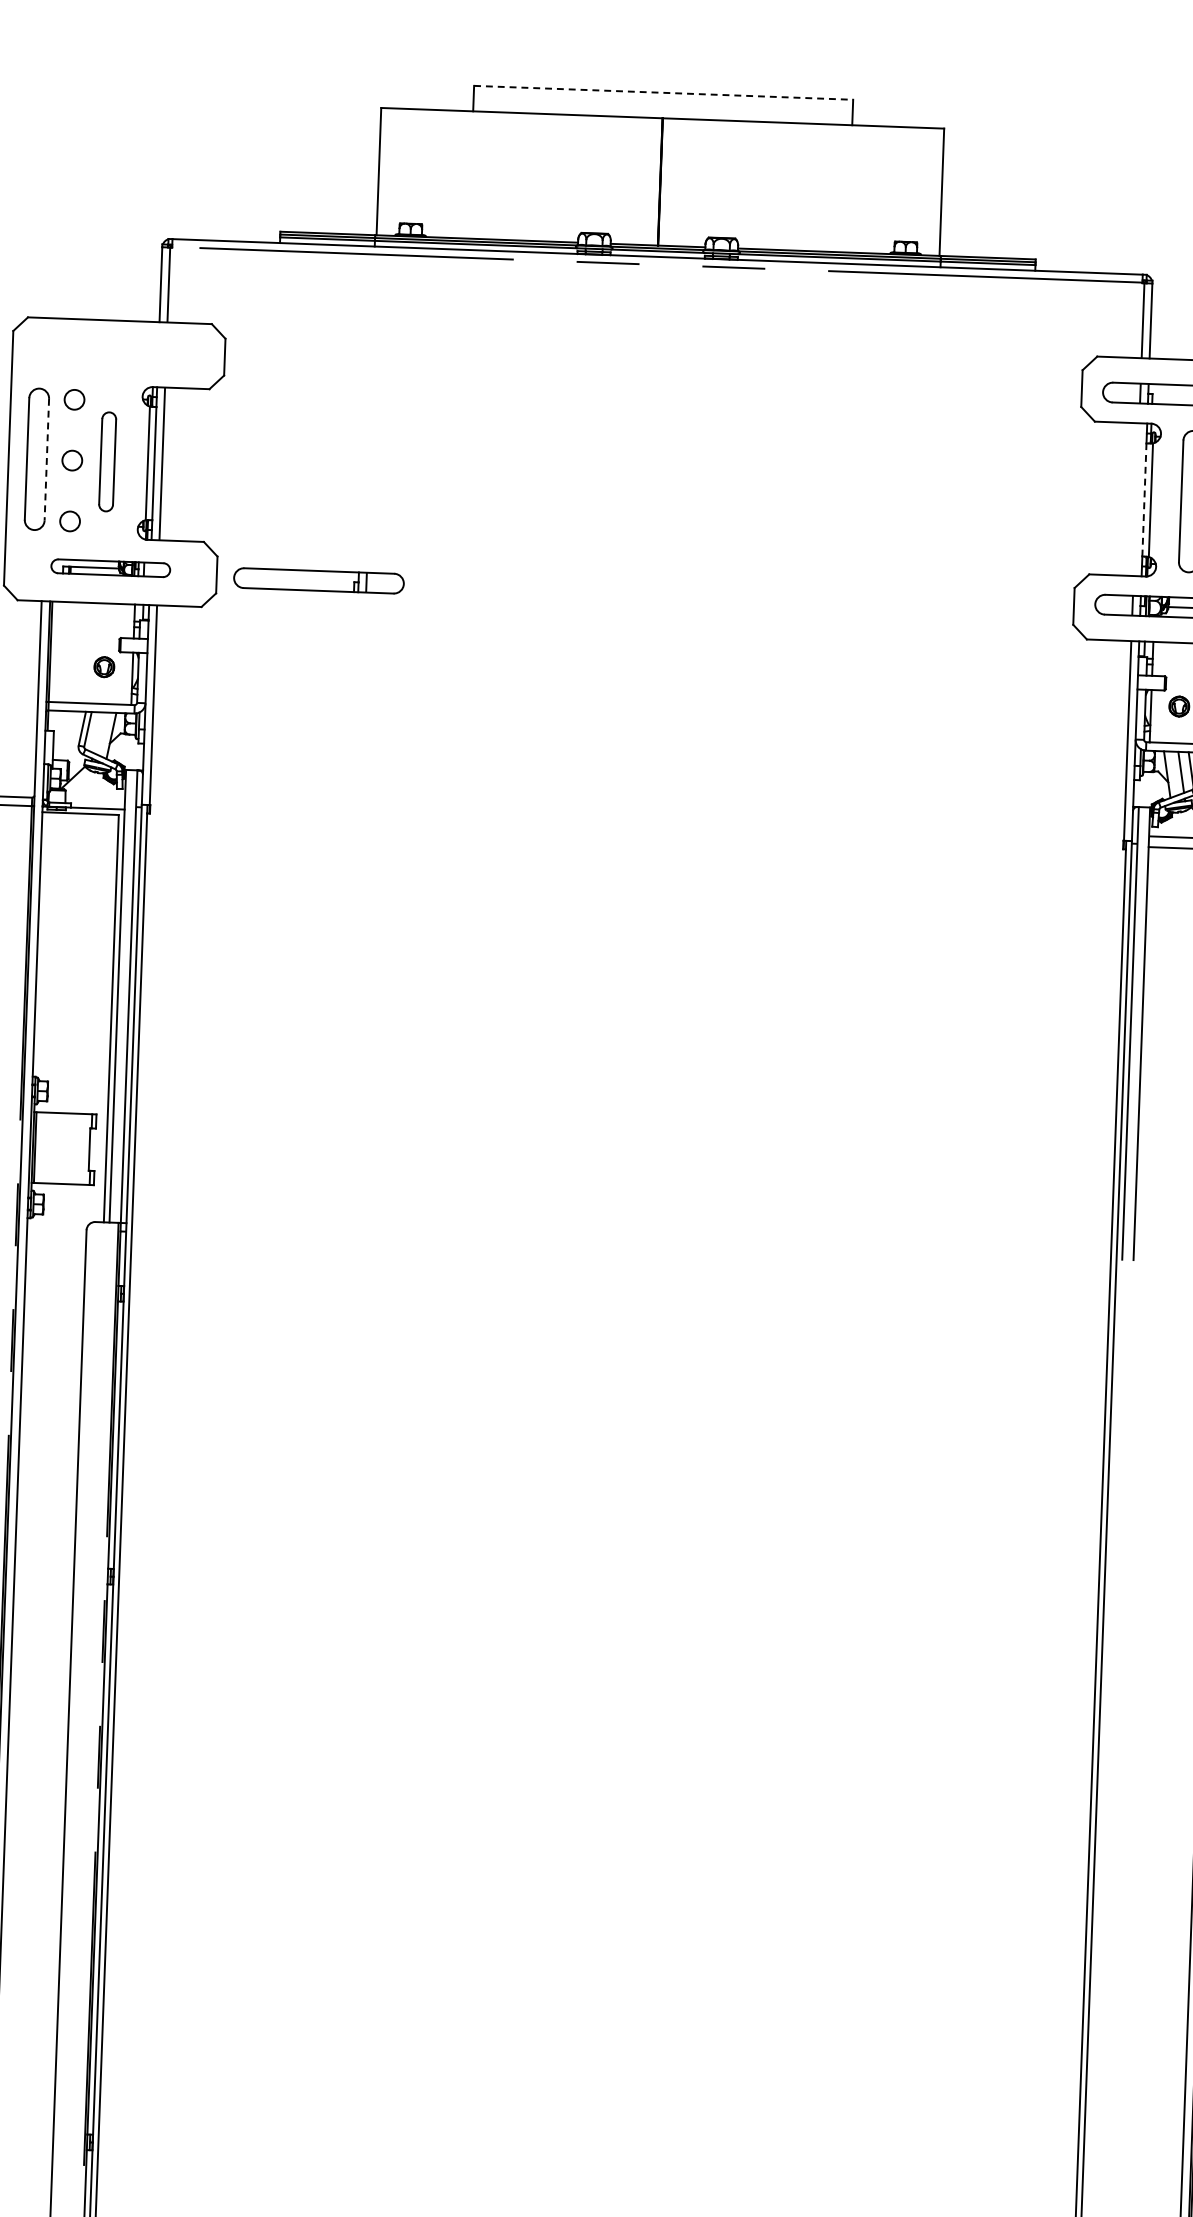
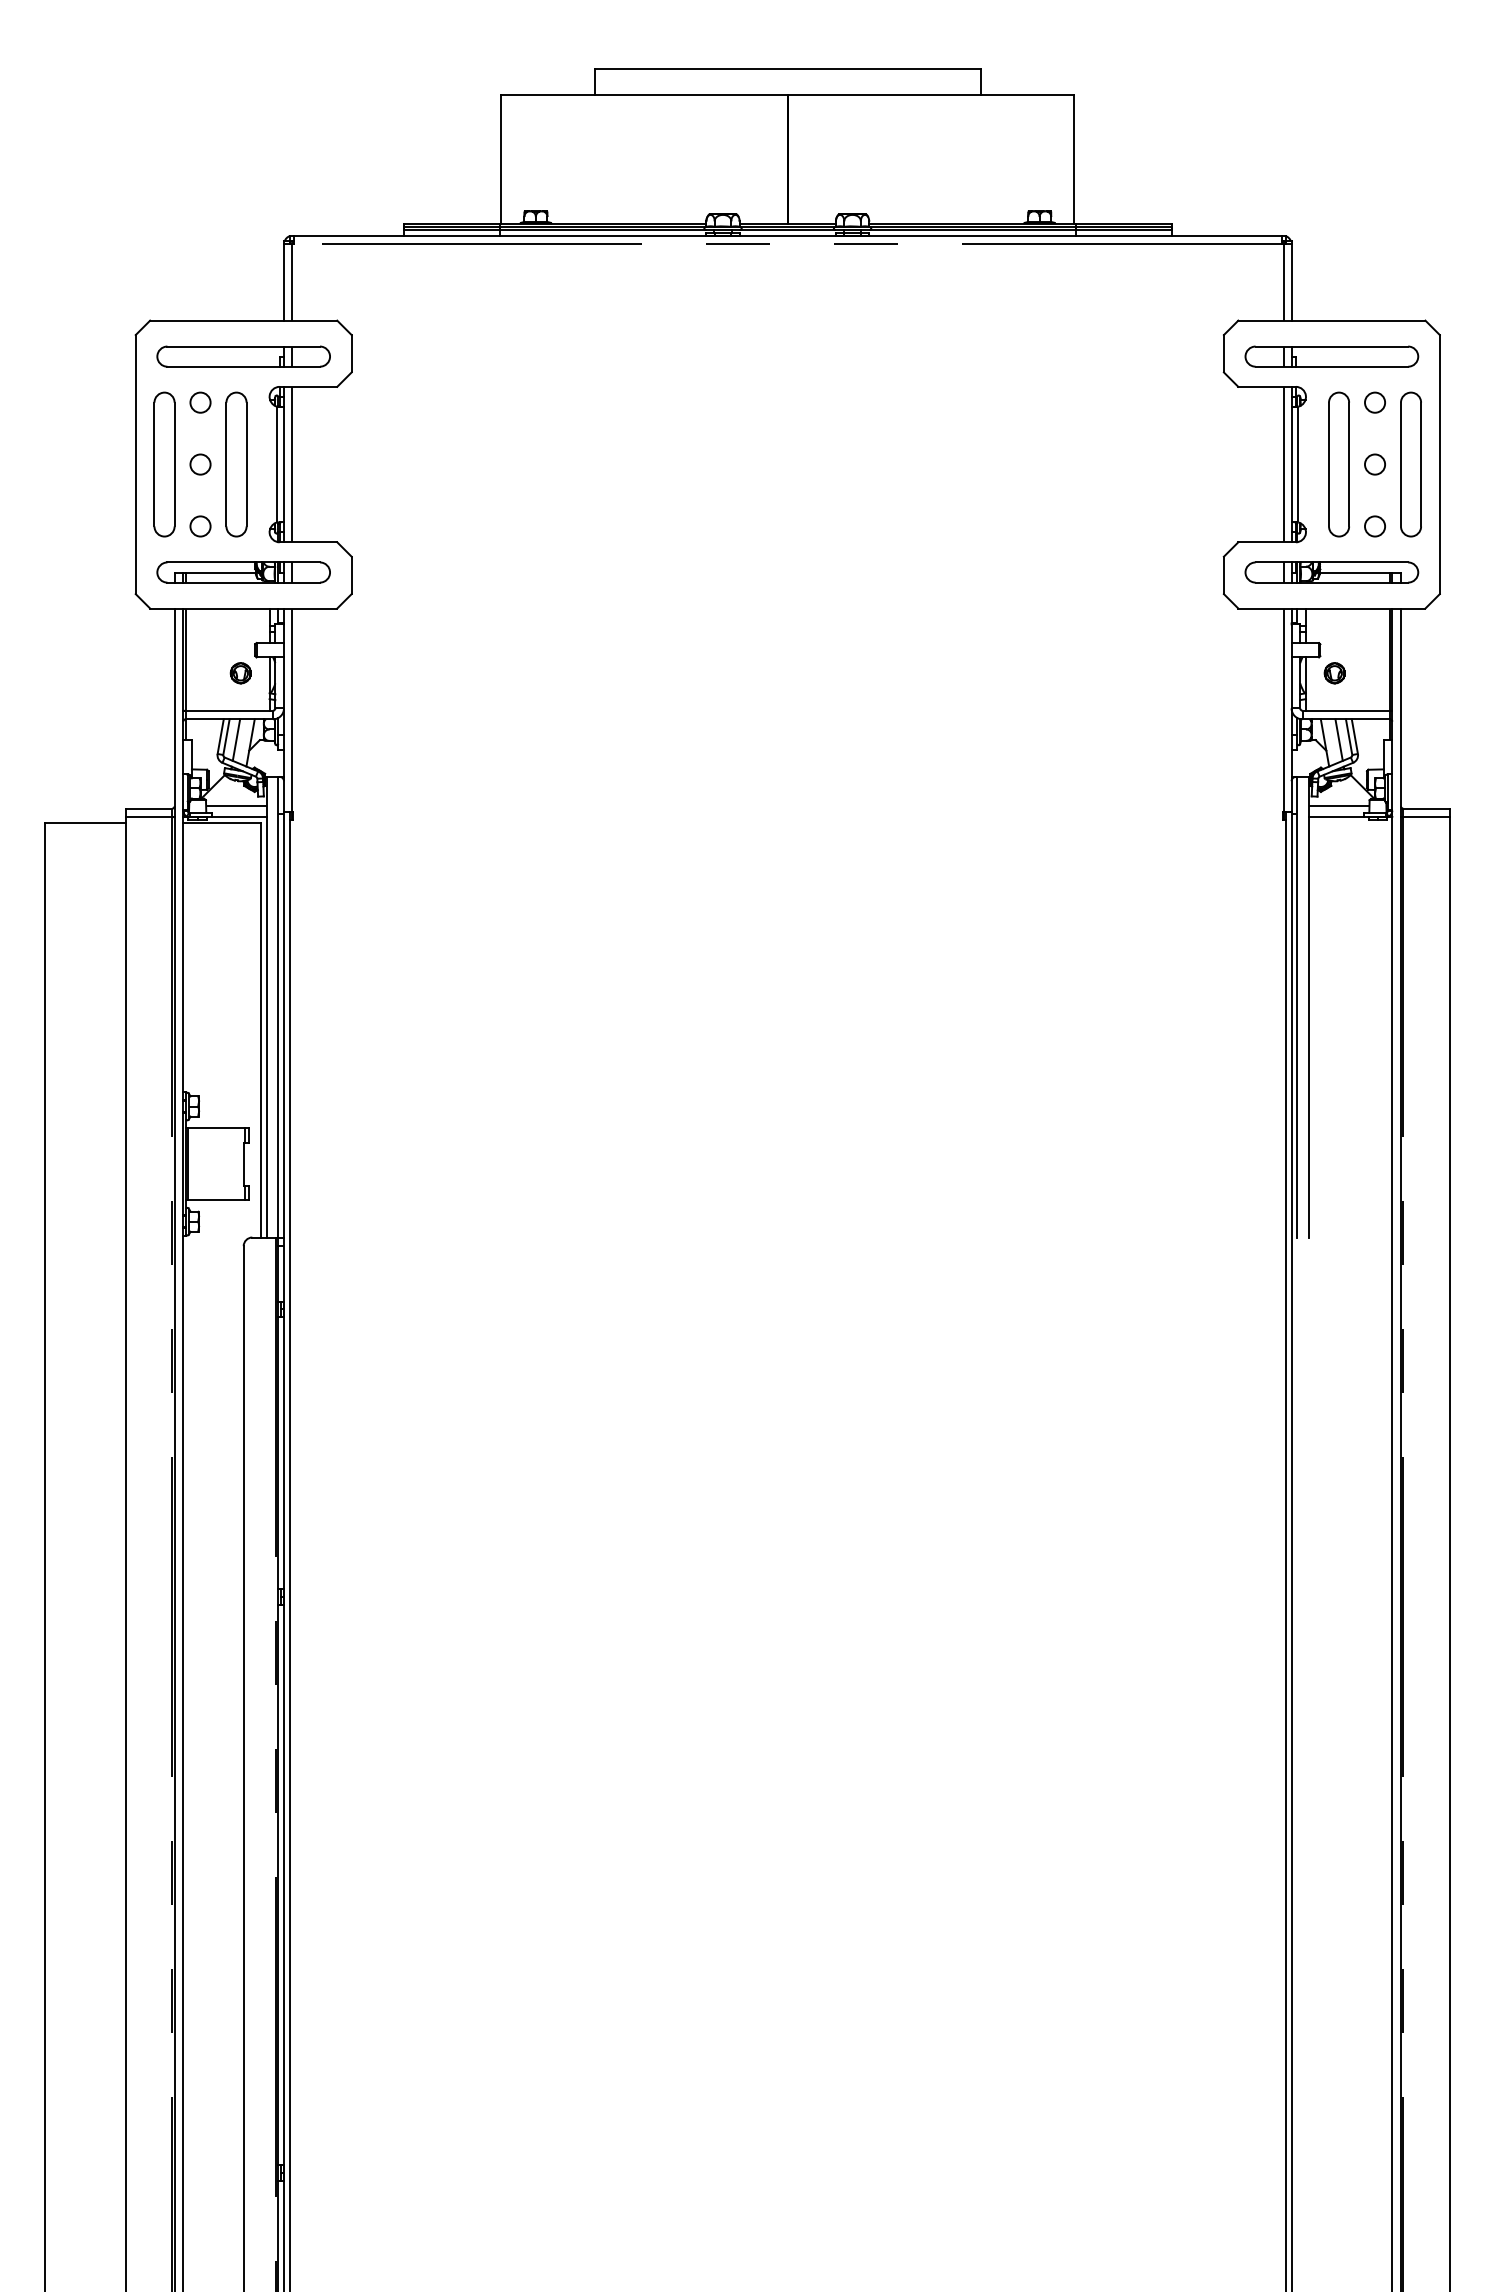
line: (663, 92) -> (787, 68), dashed -> solid
line: (46, 459) -> (174, 464), dashed -> solid
part: (107, 461) -> (236, 464), size x1.43
line: (1136, 499) -> (1283, 464), added
line: (1144, 499) -> (1291, 464), dashed -> solid
part: (110, 568) -> (243, 572), size x1.43
part: (318, 580) -> (243, 356), moved
line: (97, 732) -> (236, 739), added
line: (95, 797) -> (236, 806), added

